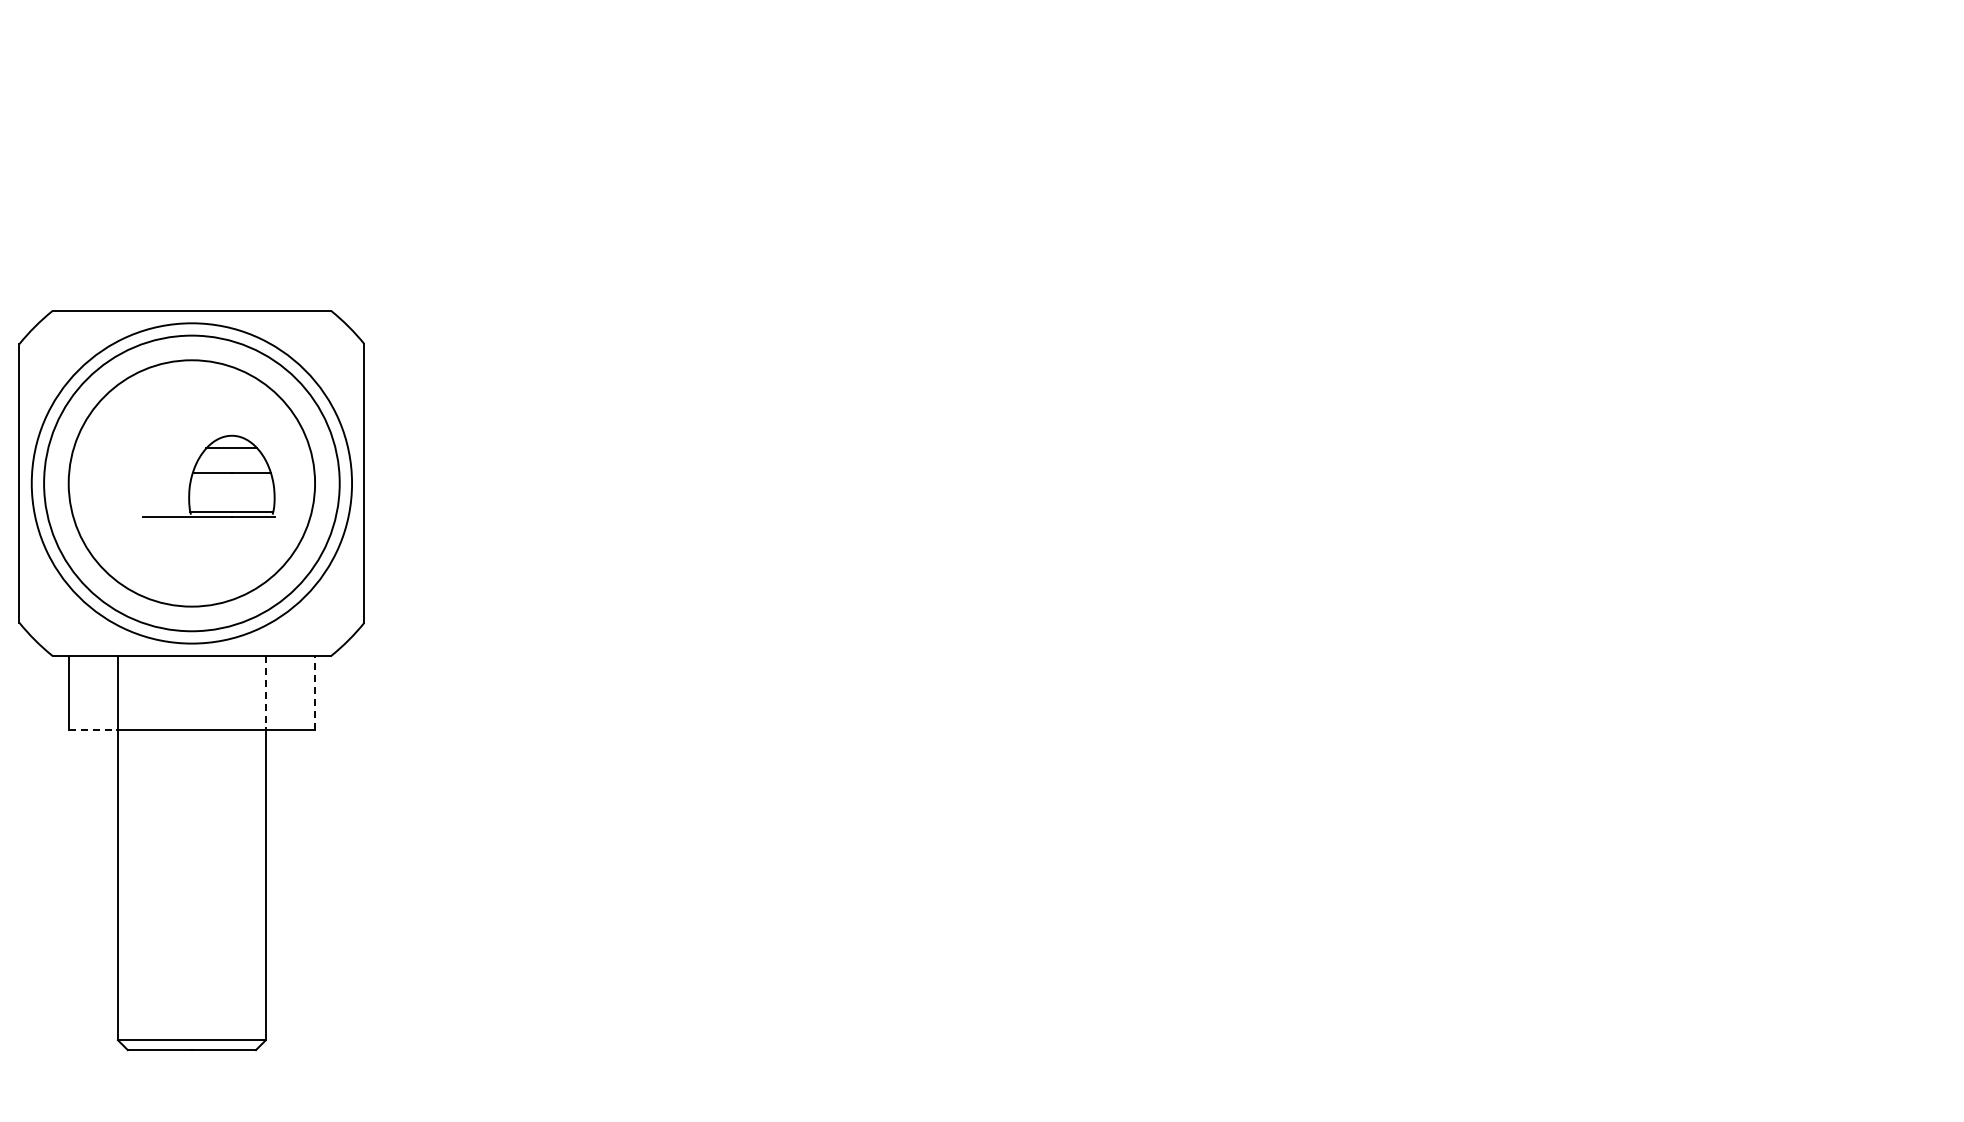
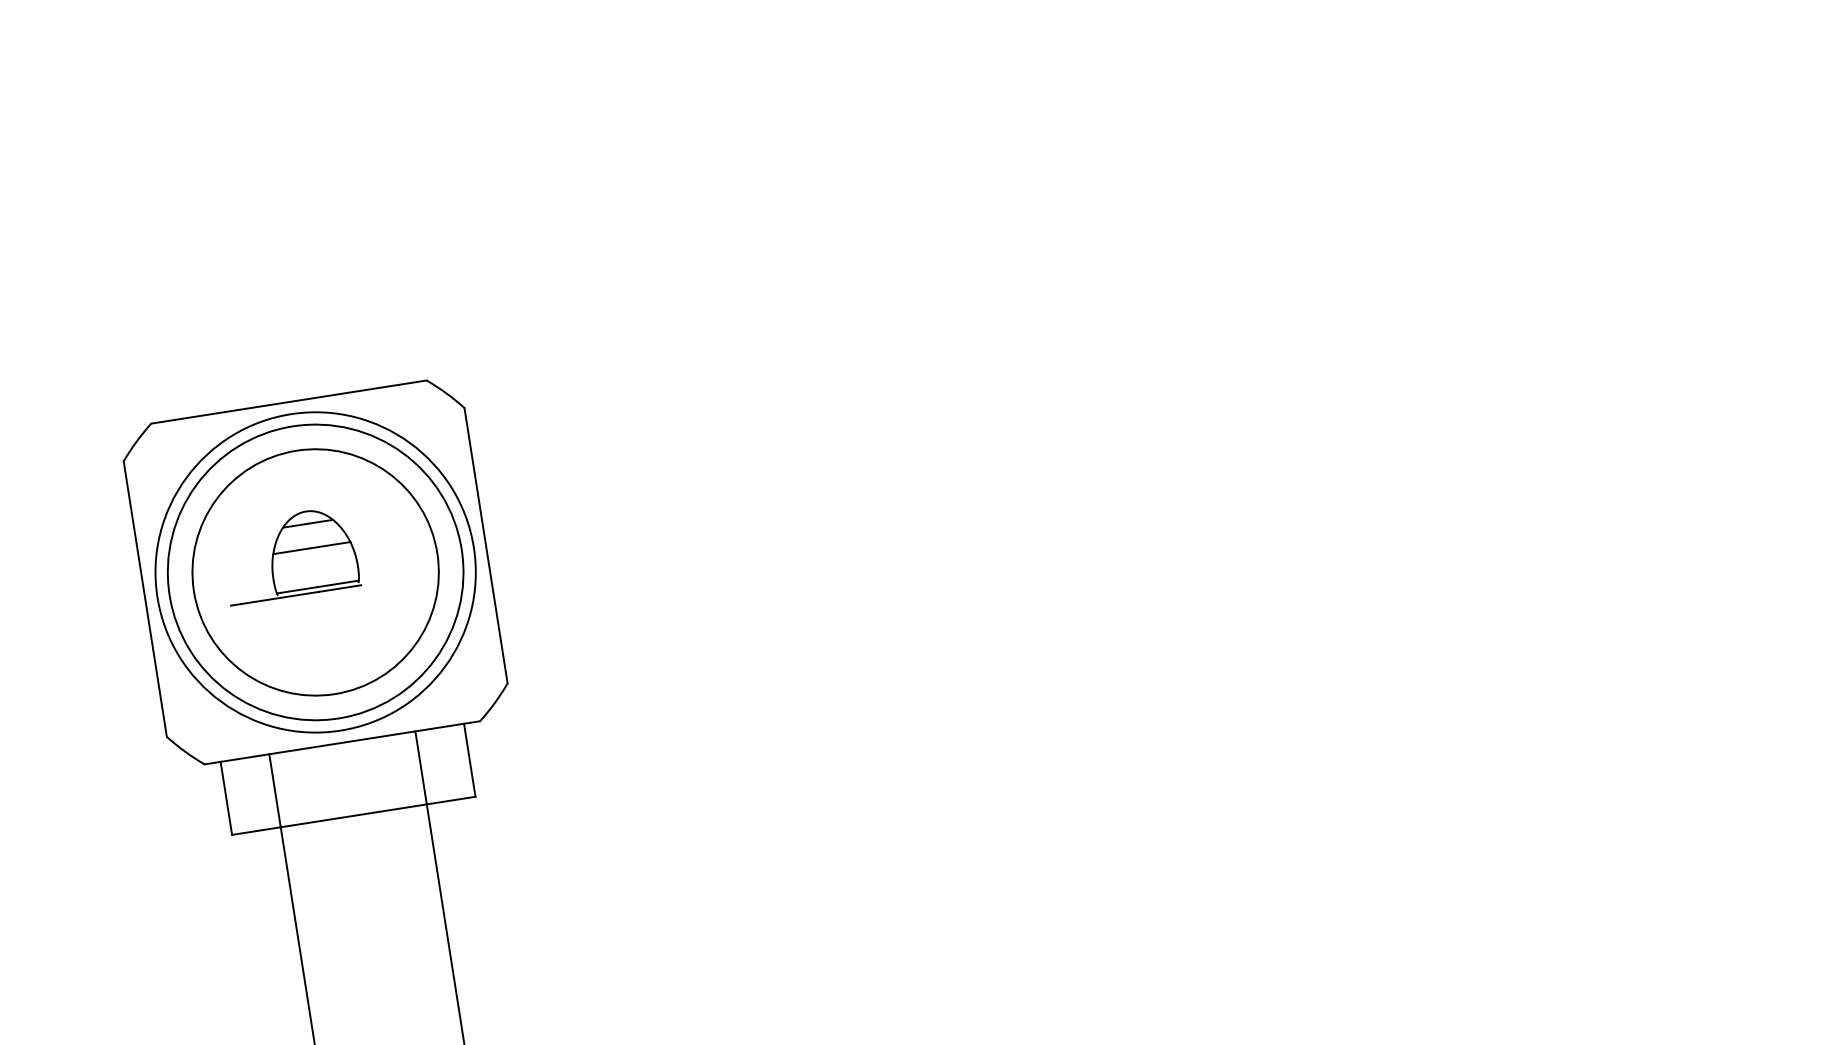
part: (208, 475) -> (289, 554), moved
line: (265, 692) -> (420, 767), dashed -> solid
line: (315, 692) -> (470, 759), dashed -> solid
line: (93, 729) -> (256, 830), dashed -> solid

